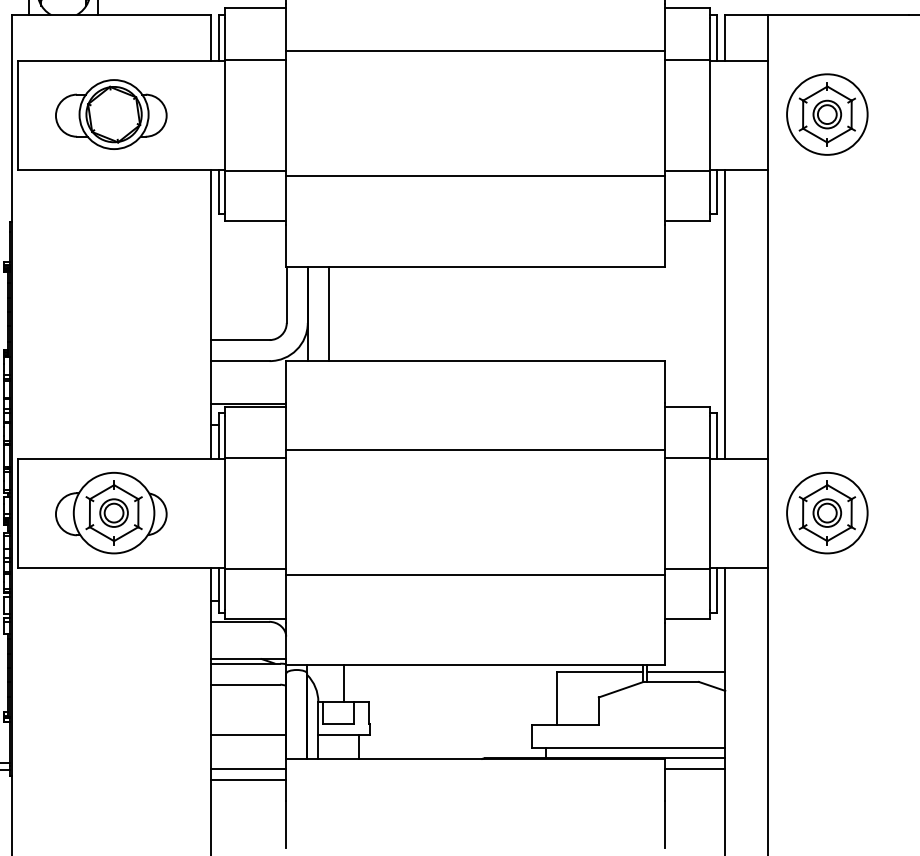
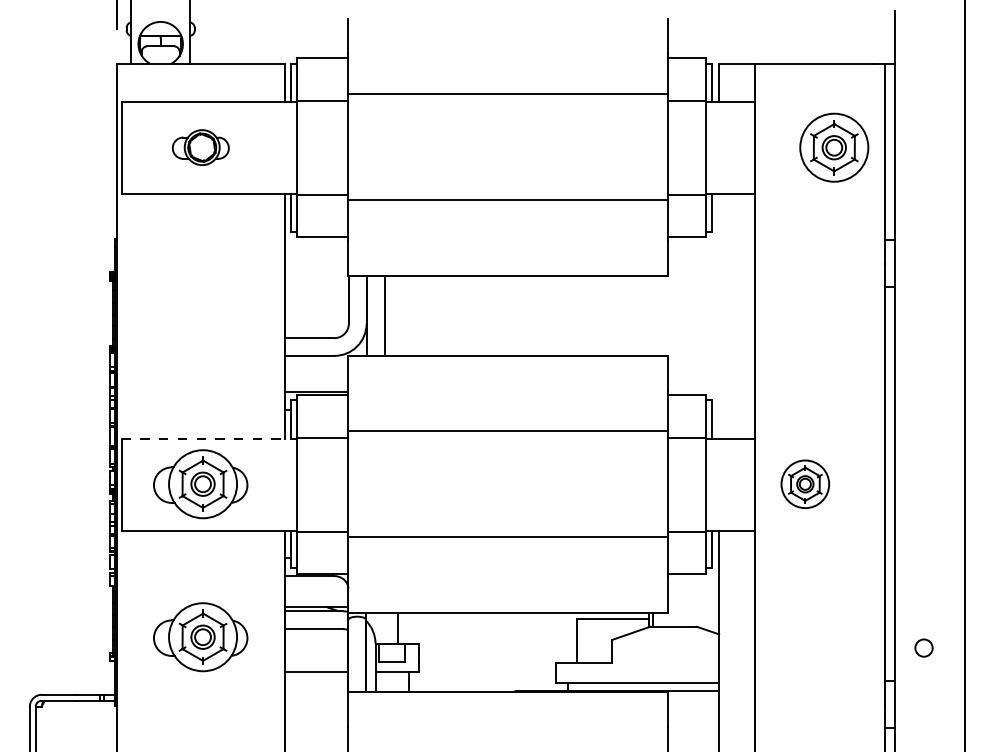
part: (111, 114) -> (200, 147), size x0.6
part: (827, 114) -> (834, 147), moved
line: (725, 314) -> (719, 316), removed
line: (121, 458) -> (209, 438), solid -> dashed
part: (827, 513) -> (805, 484), size x0.7
line: (686, 672) -> (686, 618), removed
part: (111, 694) -> (200, 637), added
line: (248, 769) -> (316, 700), removed
line: (694, 769) -> (693, 700), removed
line: (248, 779) -> (316, 709), removed

